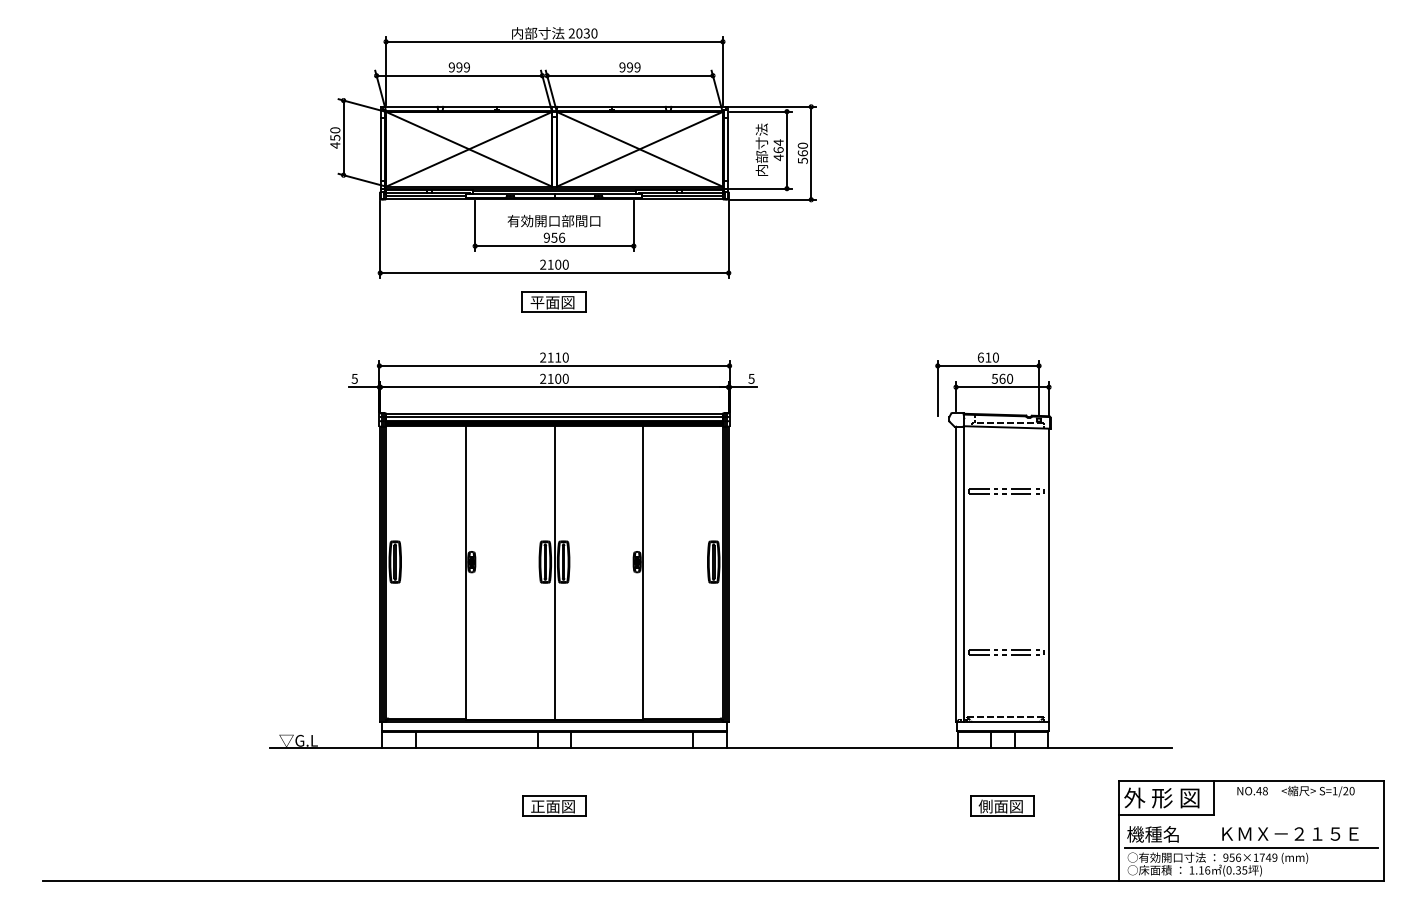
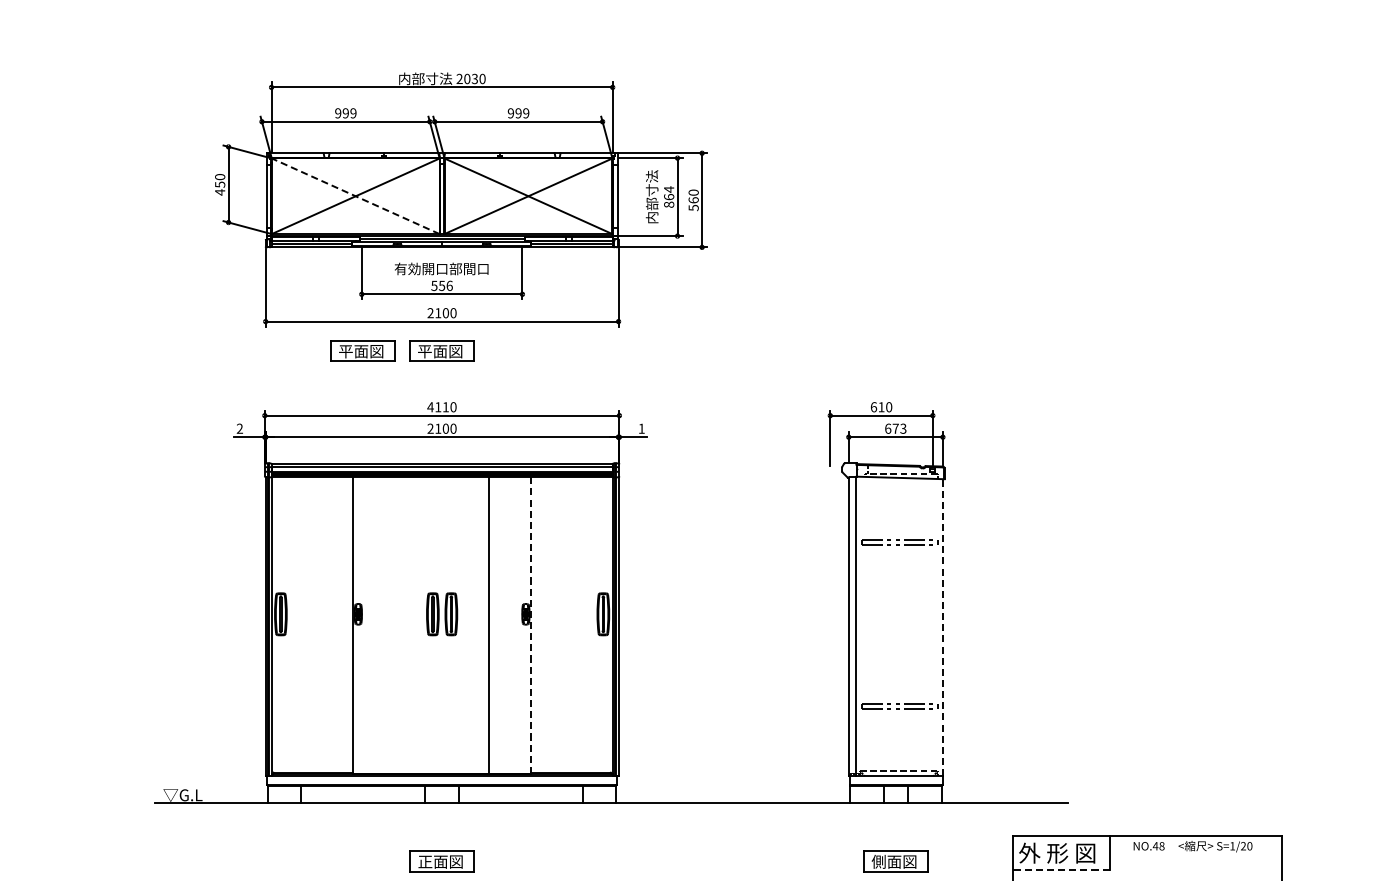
line: (469, 149) -> (356, 196), solid -> dashed
text: (778, 157) -> (668, 204), 464 -> 864
text: (546, 237) -> (434, 285), 956 -> 556
part: (475, 301) -> (362, 350), added
text: (542, 357) -> (429, 407), 2110 -> 4110
text: (354, 378) -> (239, 428), 5 -> 2
text: (751, 378) -> (641, 428), 5 -> 1
text: (1002, 378) -> (895, 428), 560 -> 673
line: (554, 572) -> (488, 624), moved
line: (642, 572) -> (531, 624), solid -> dashed
line: (1048, 575) -> (942, 627), solid -> dashed
line: (1166, 814) -> (1061, 869), solid -> dashed

